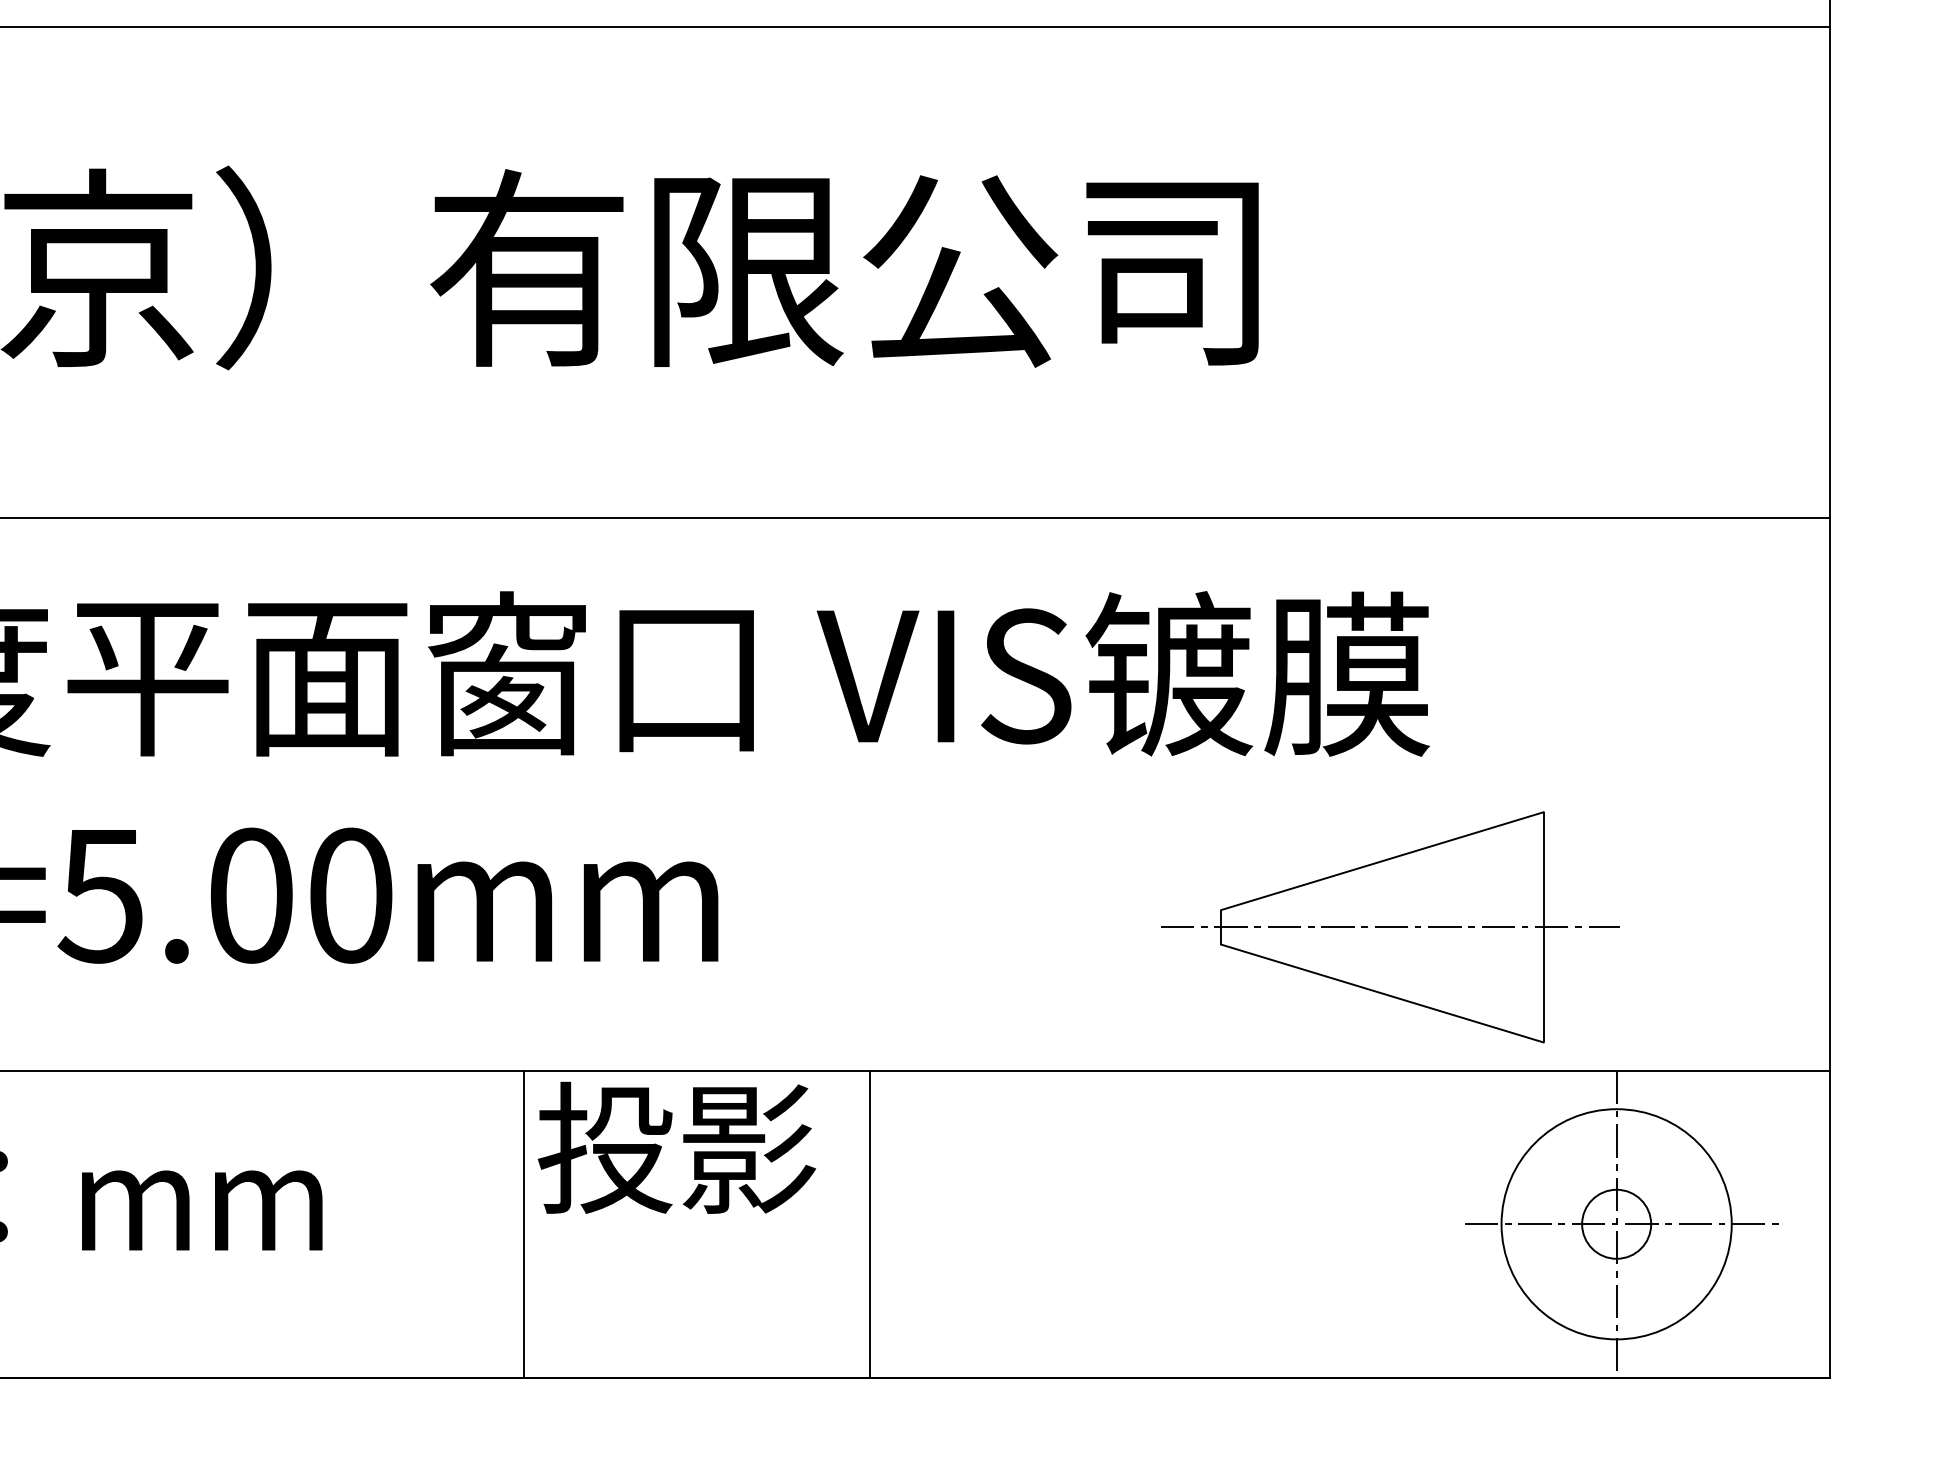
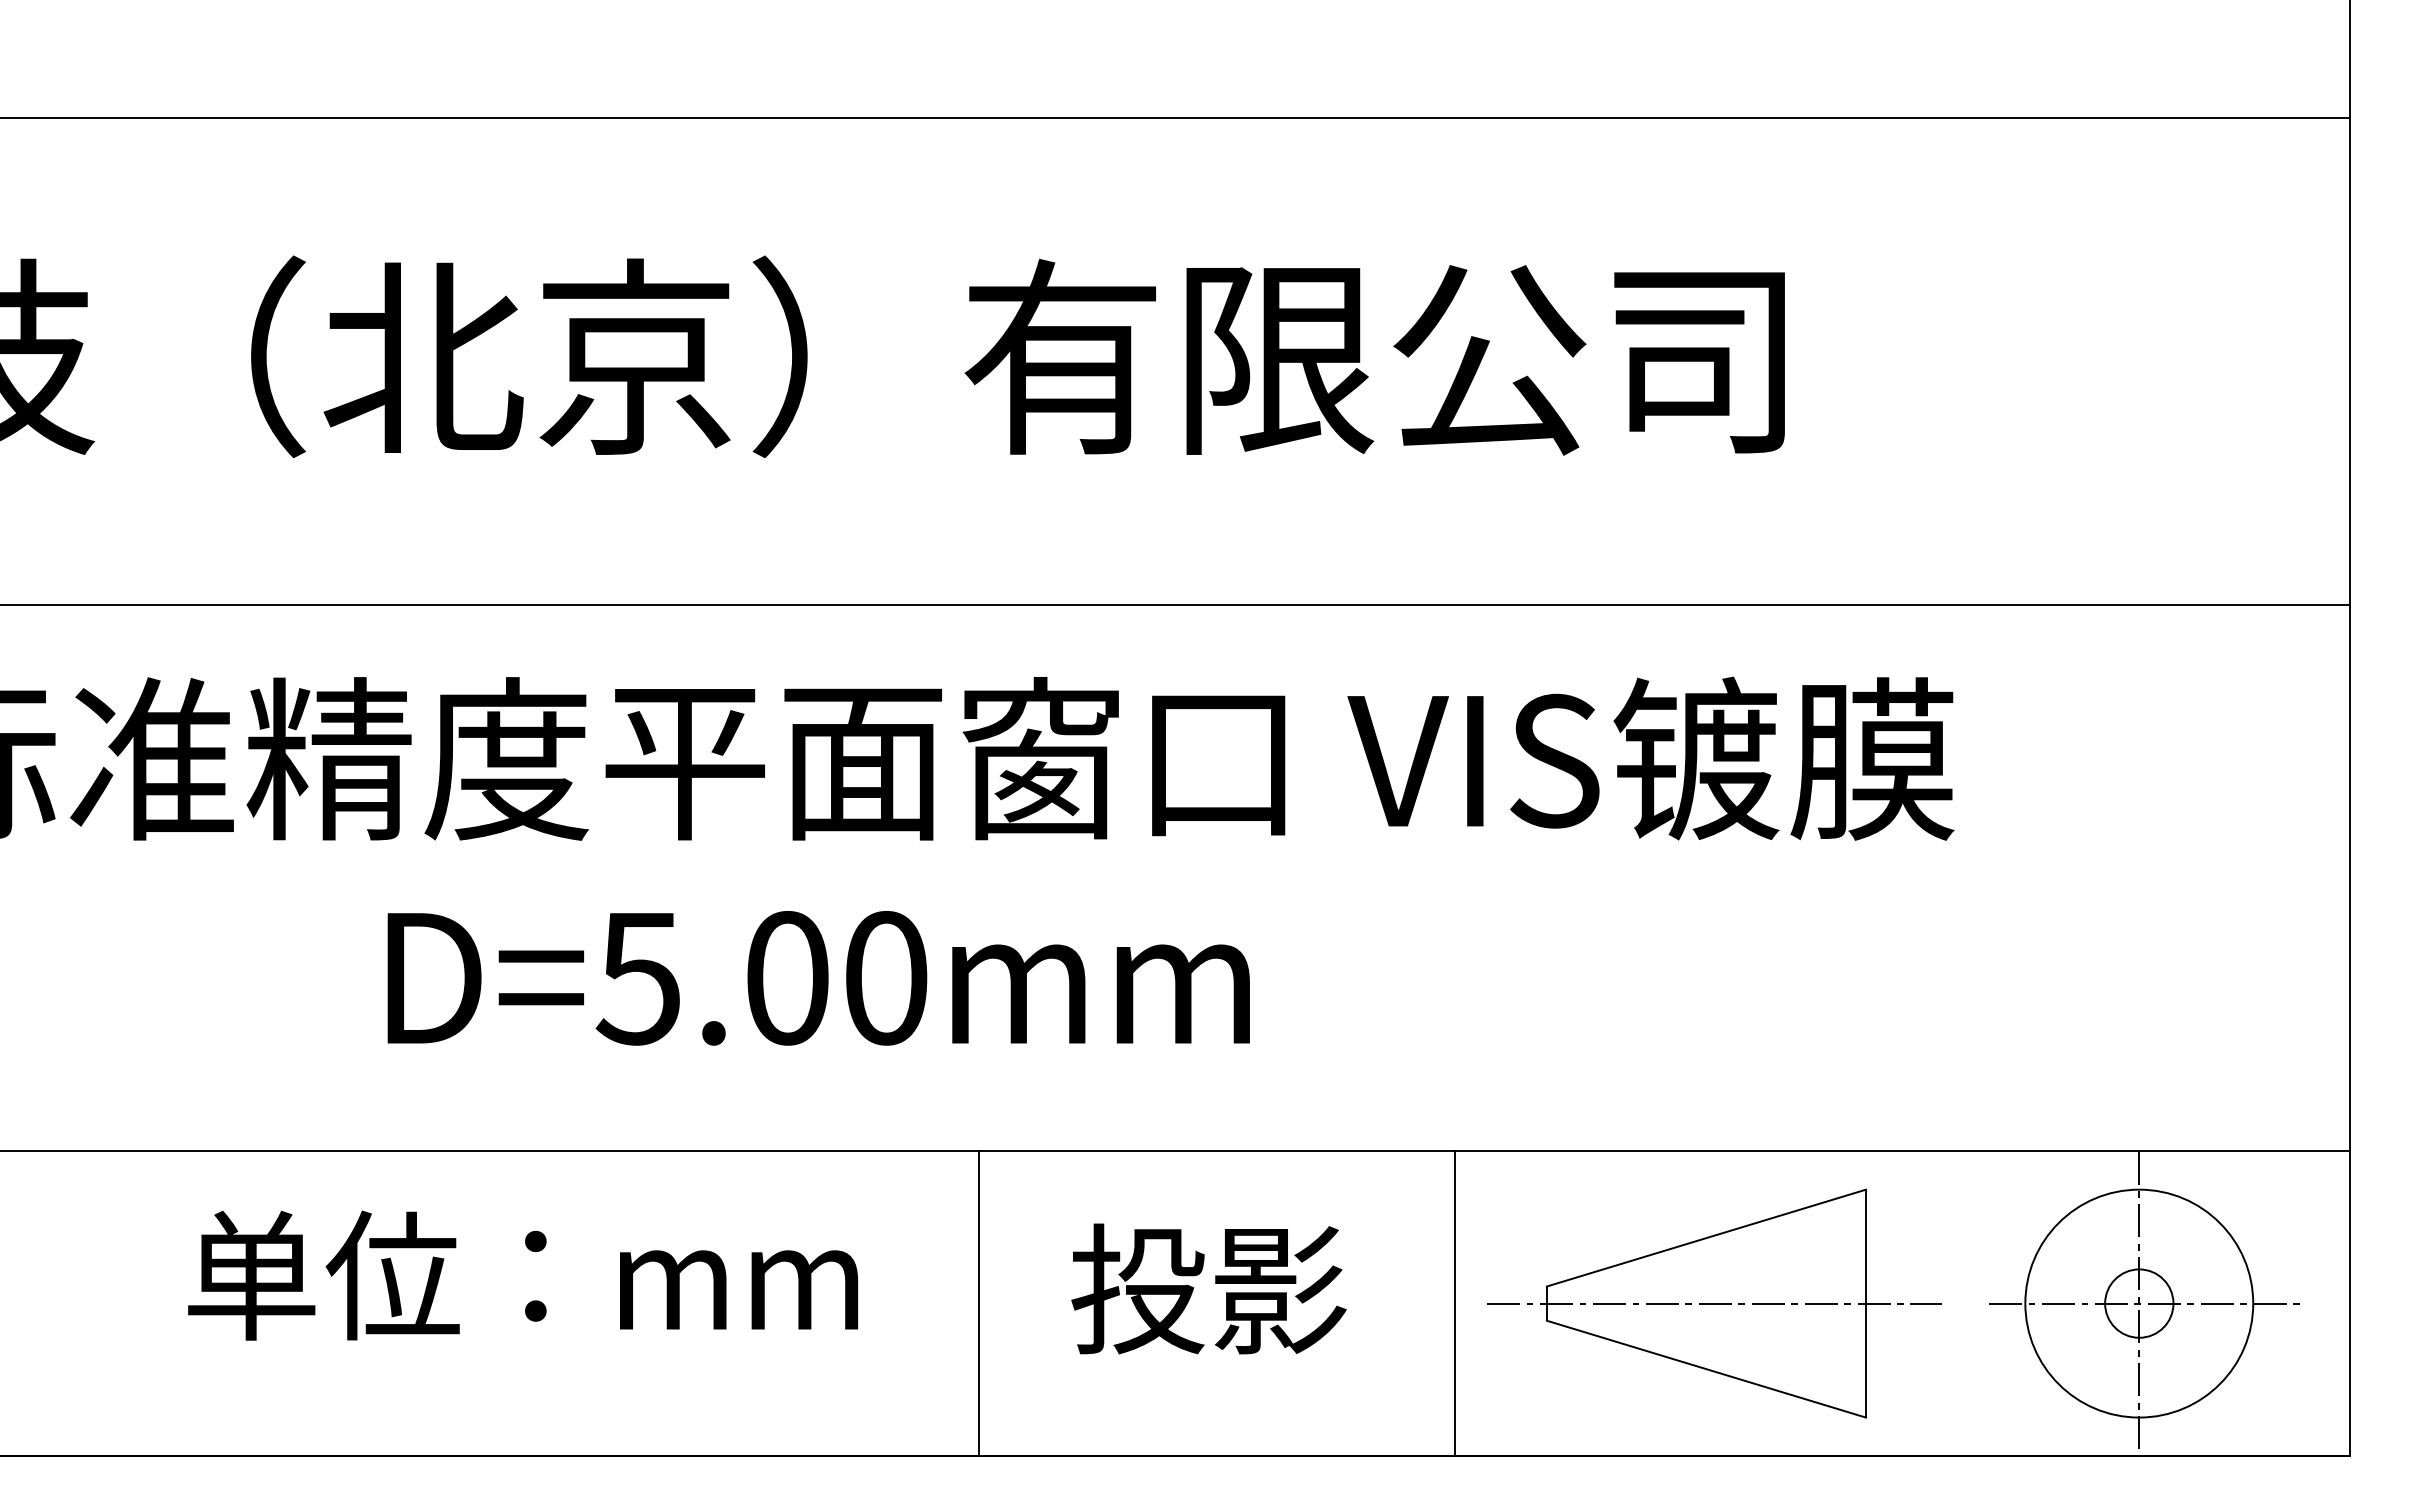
part: (1390, 927) -> (1714, 1303), moved
text: (676, 1147) -> (1208, 1288), moved
line: (523, 1224) -> (979, 1303), moved
line: (870, 1224) -> (1455, 1303), moved

